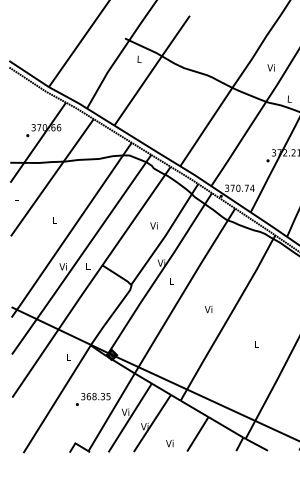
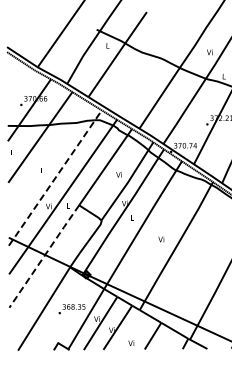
line: (71, 230) -> (55, 178), solid -> dashed
line: (57, 330) -> (44, 255), solid -> dashed

